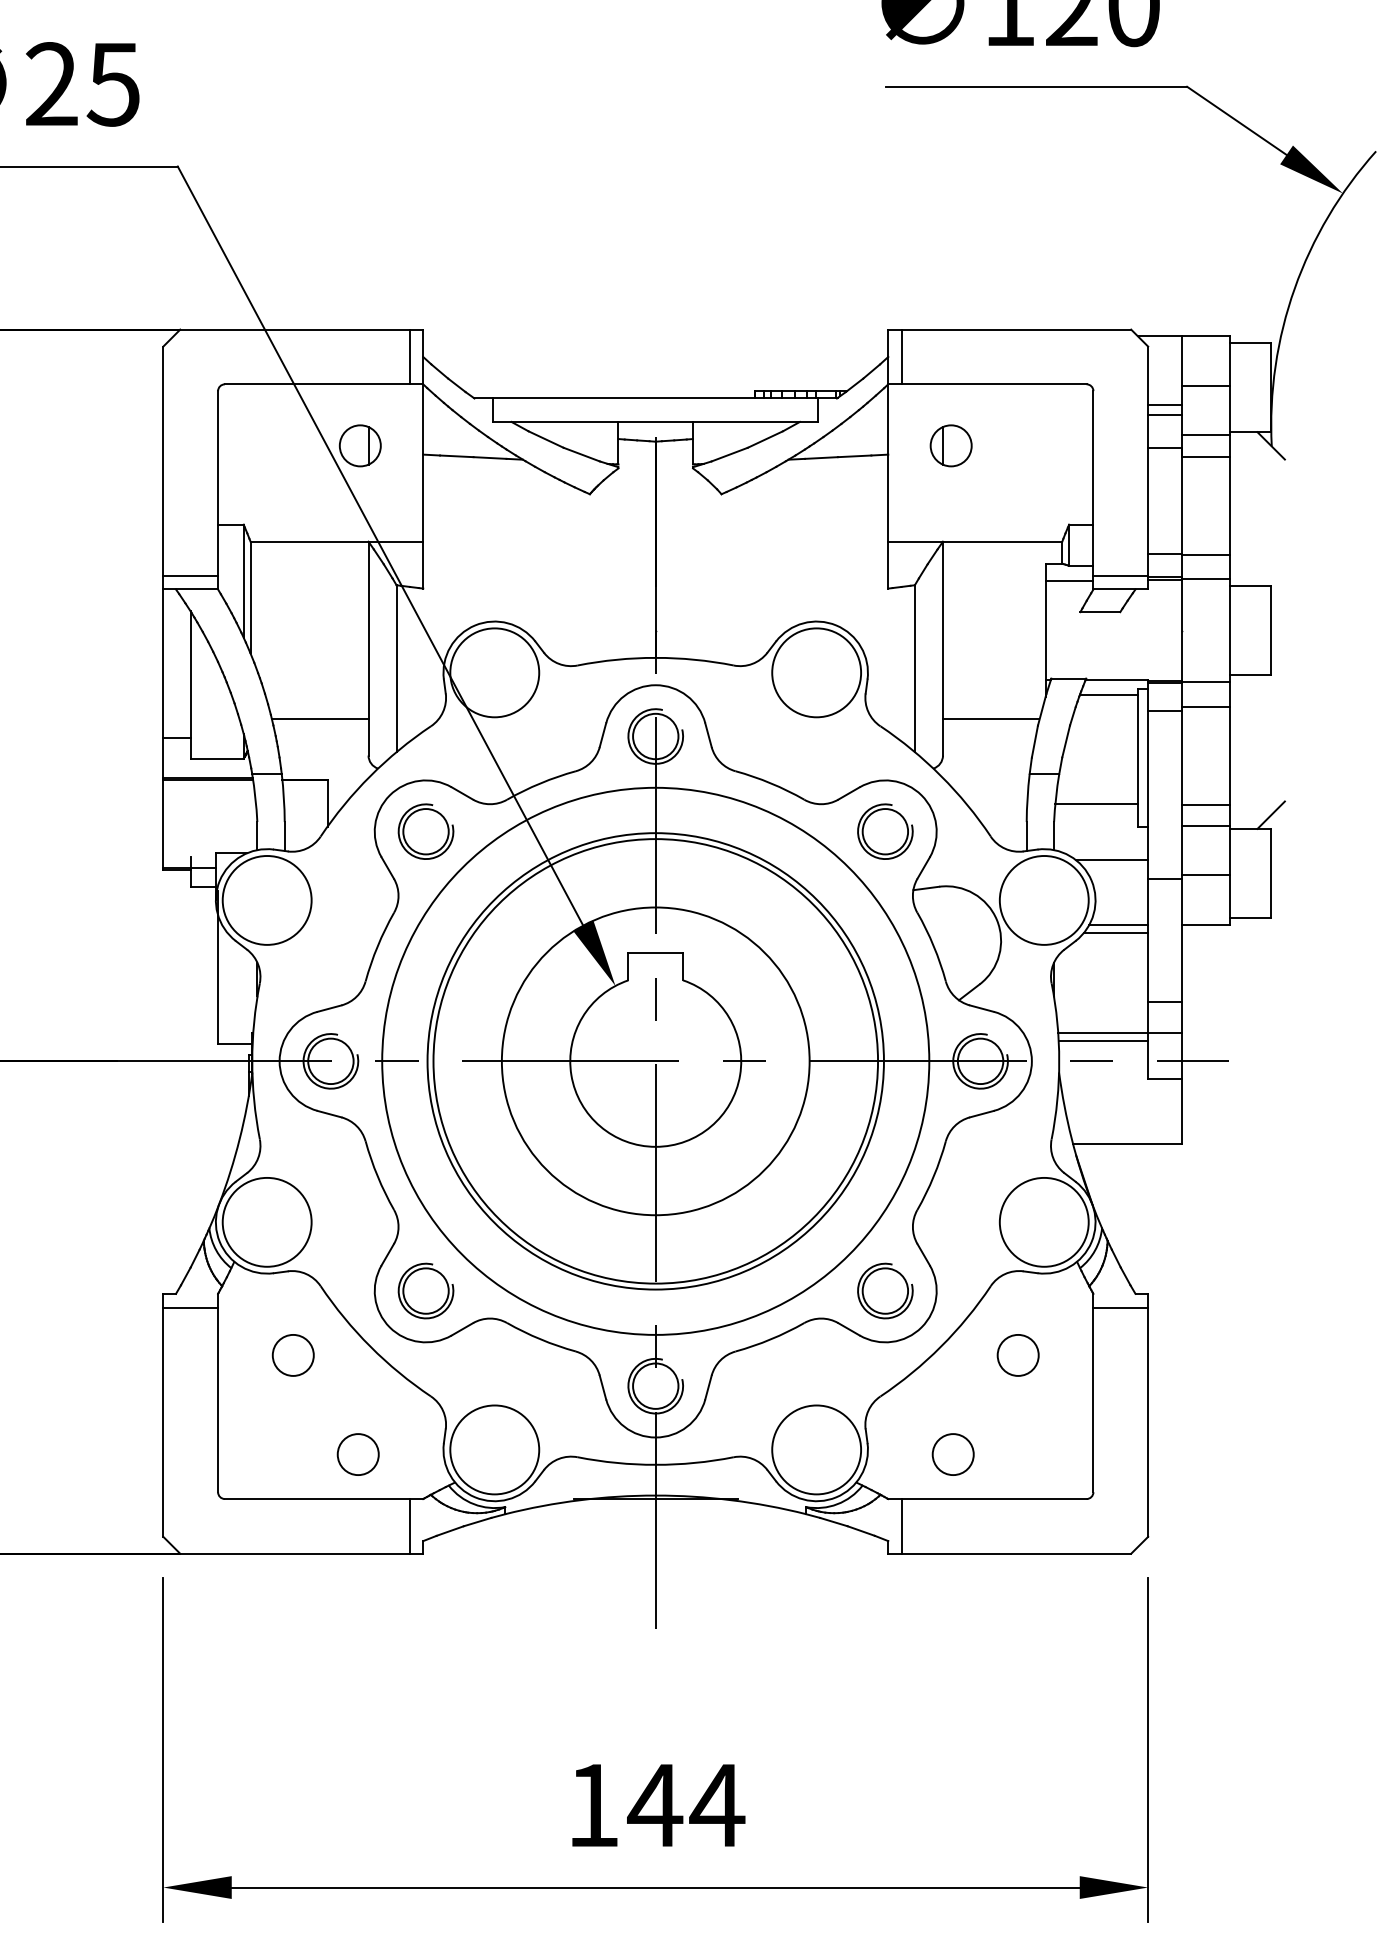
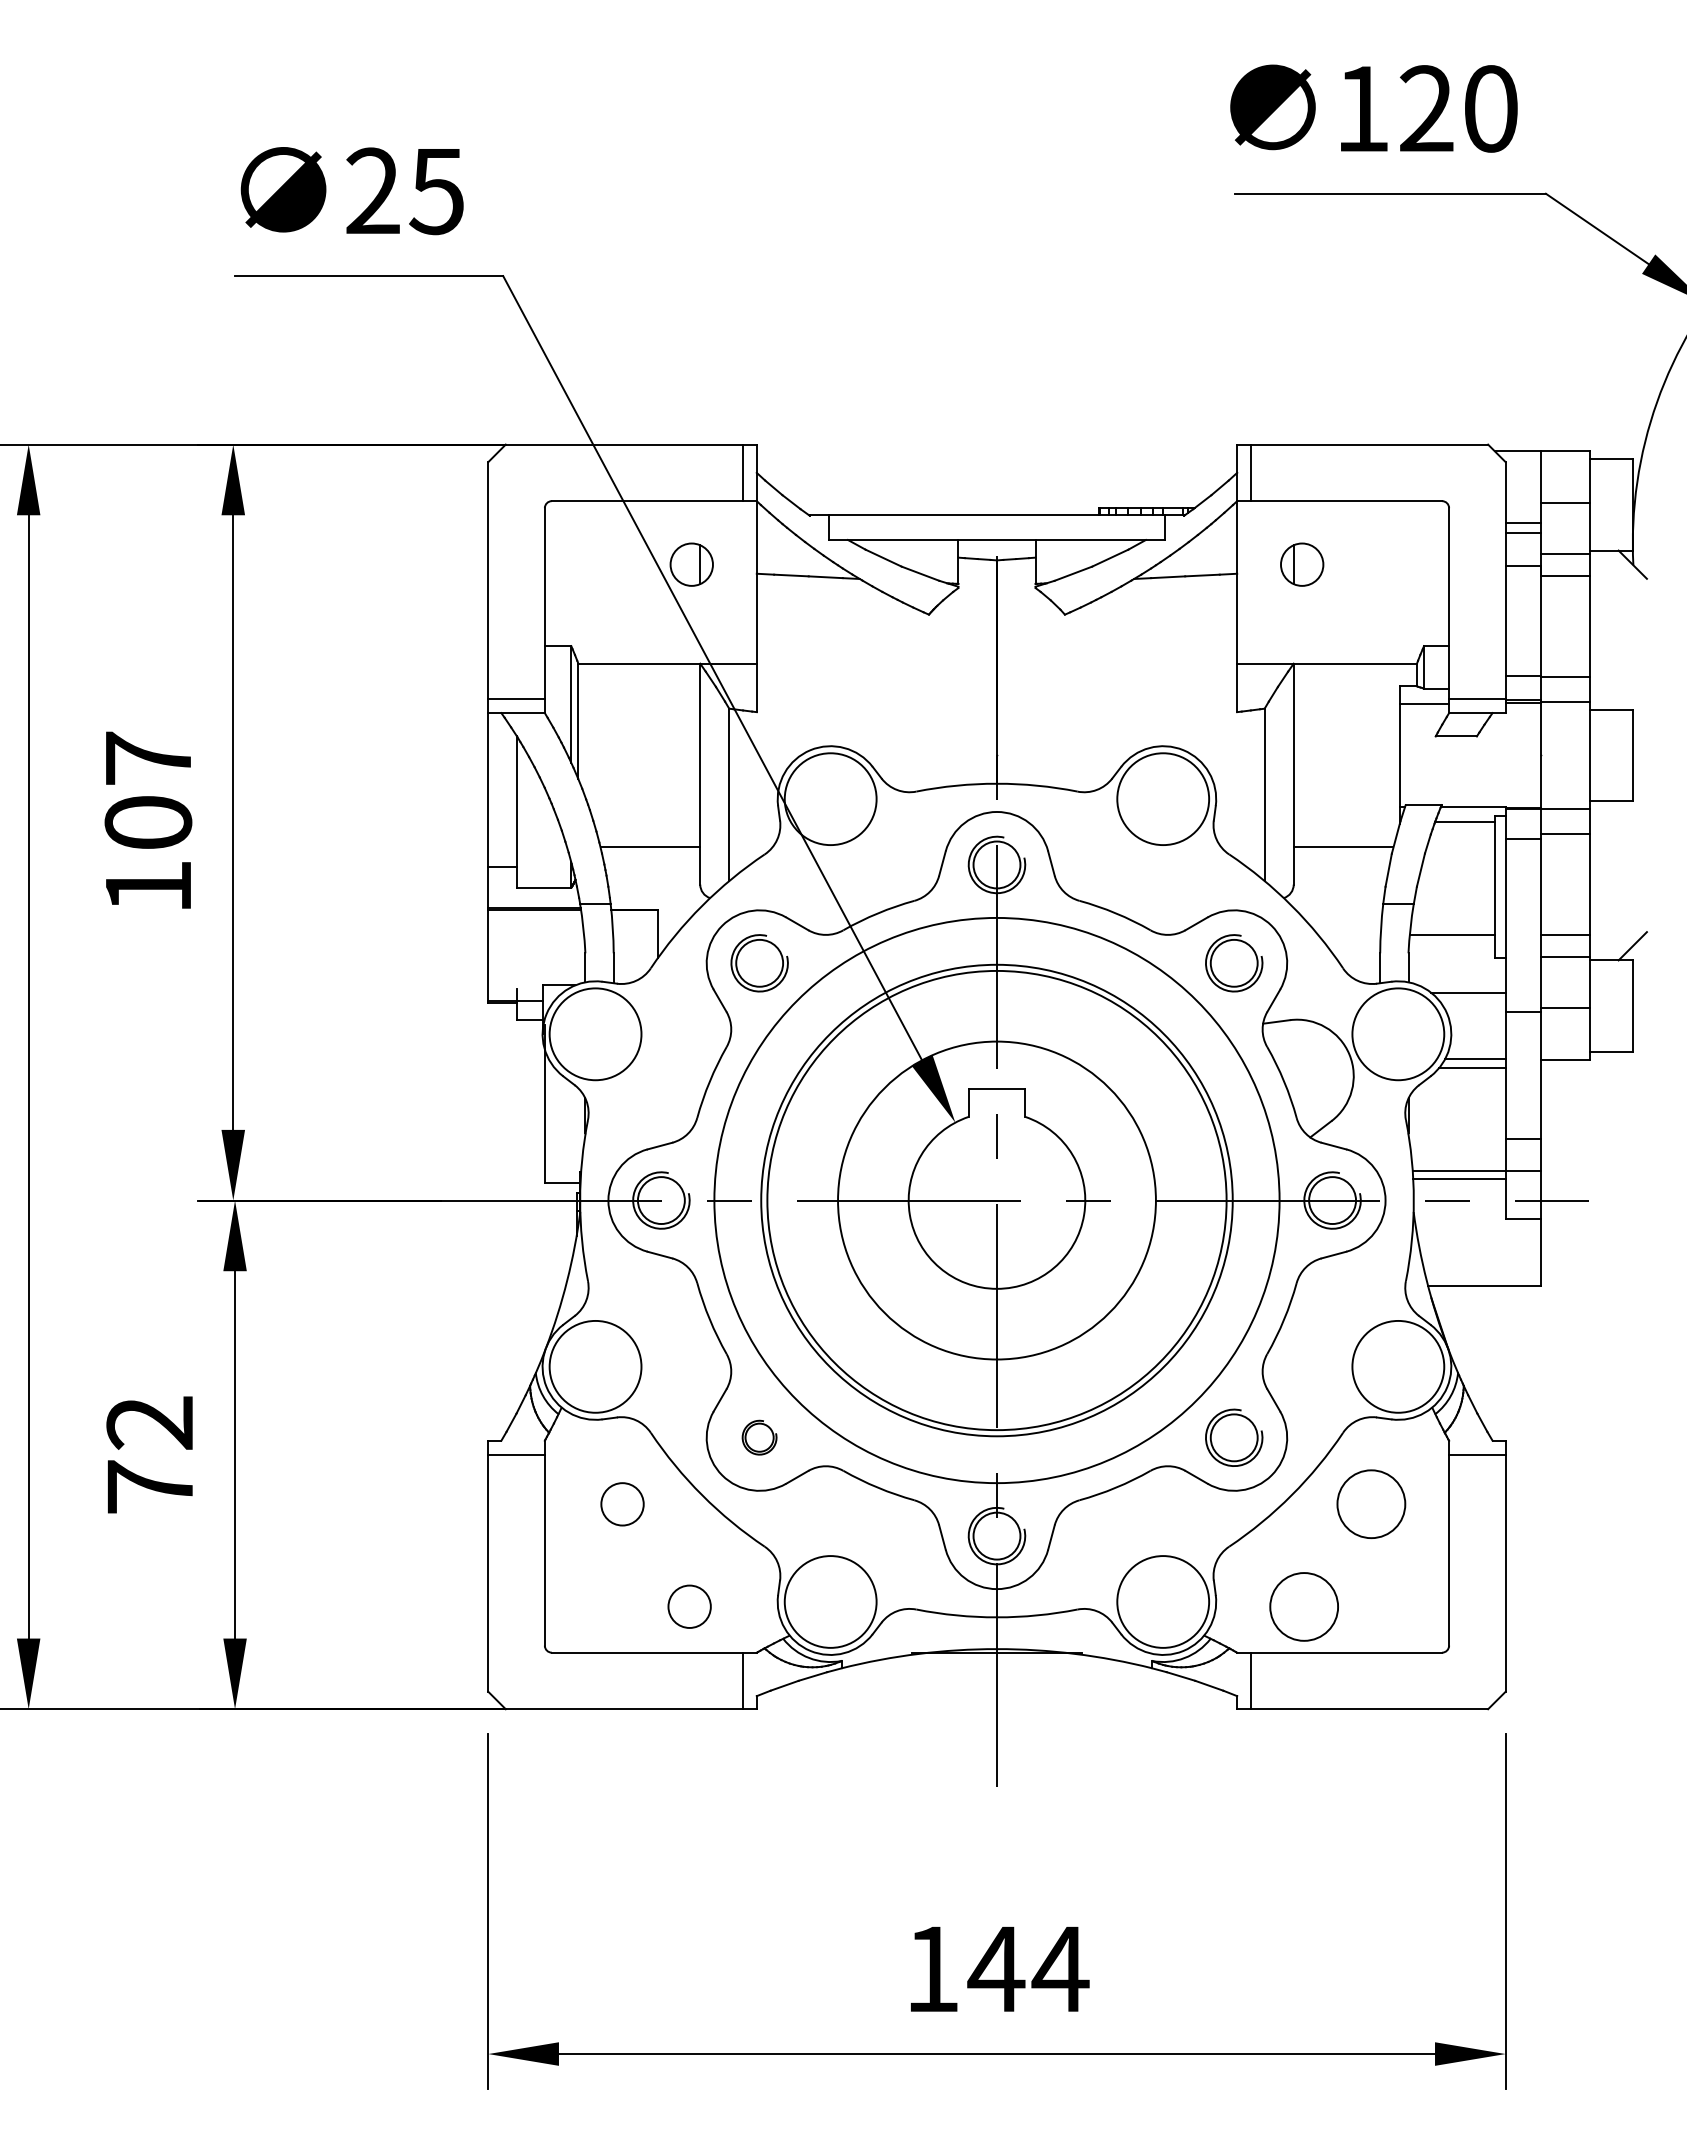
part: (425, 1290) -> (759, 1437), size x0.6
circle: (1018, 1355) -> (1371, 1504), size x1.6
circle: (953, 1454) -> (1304, 1606), size x1.6

